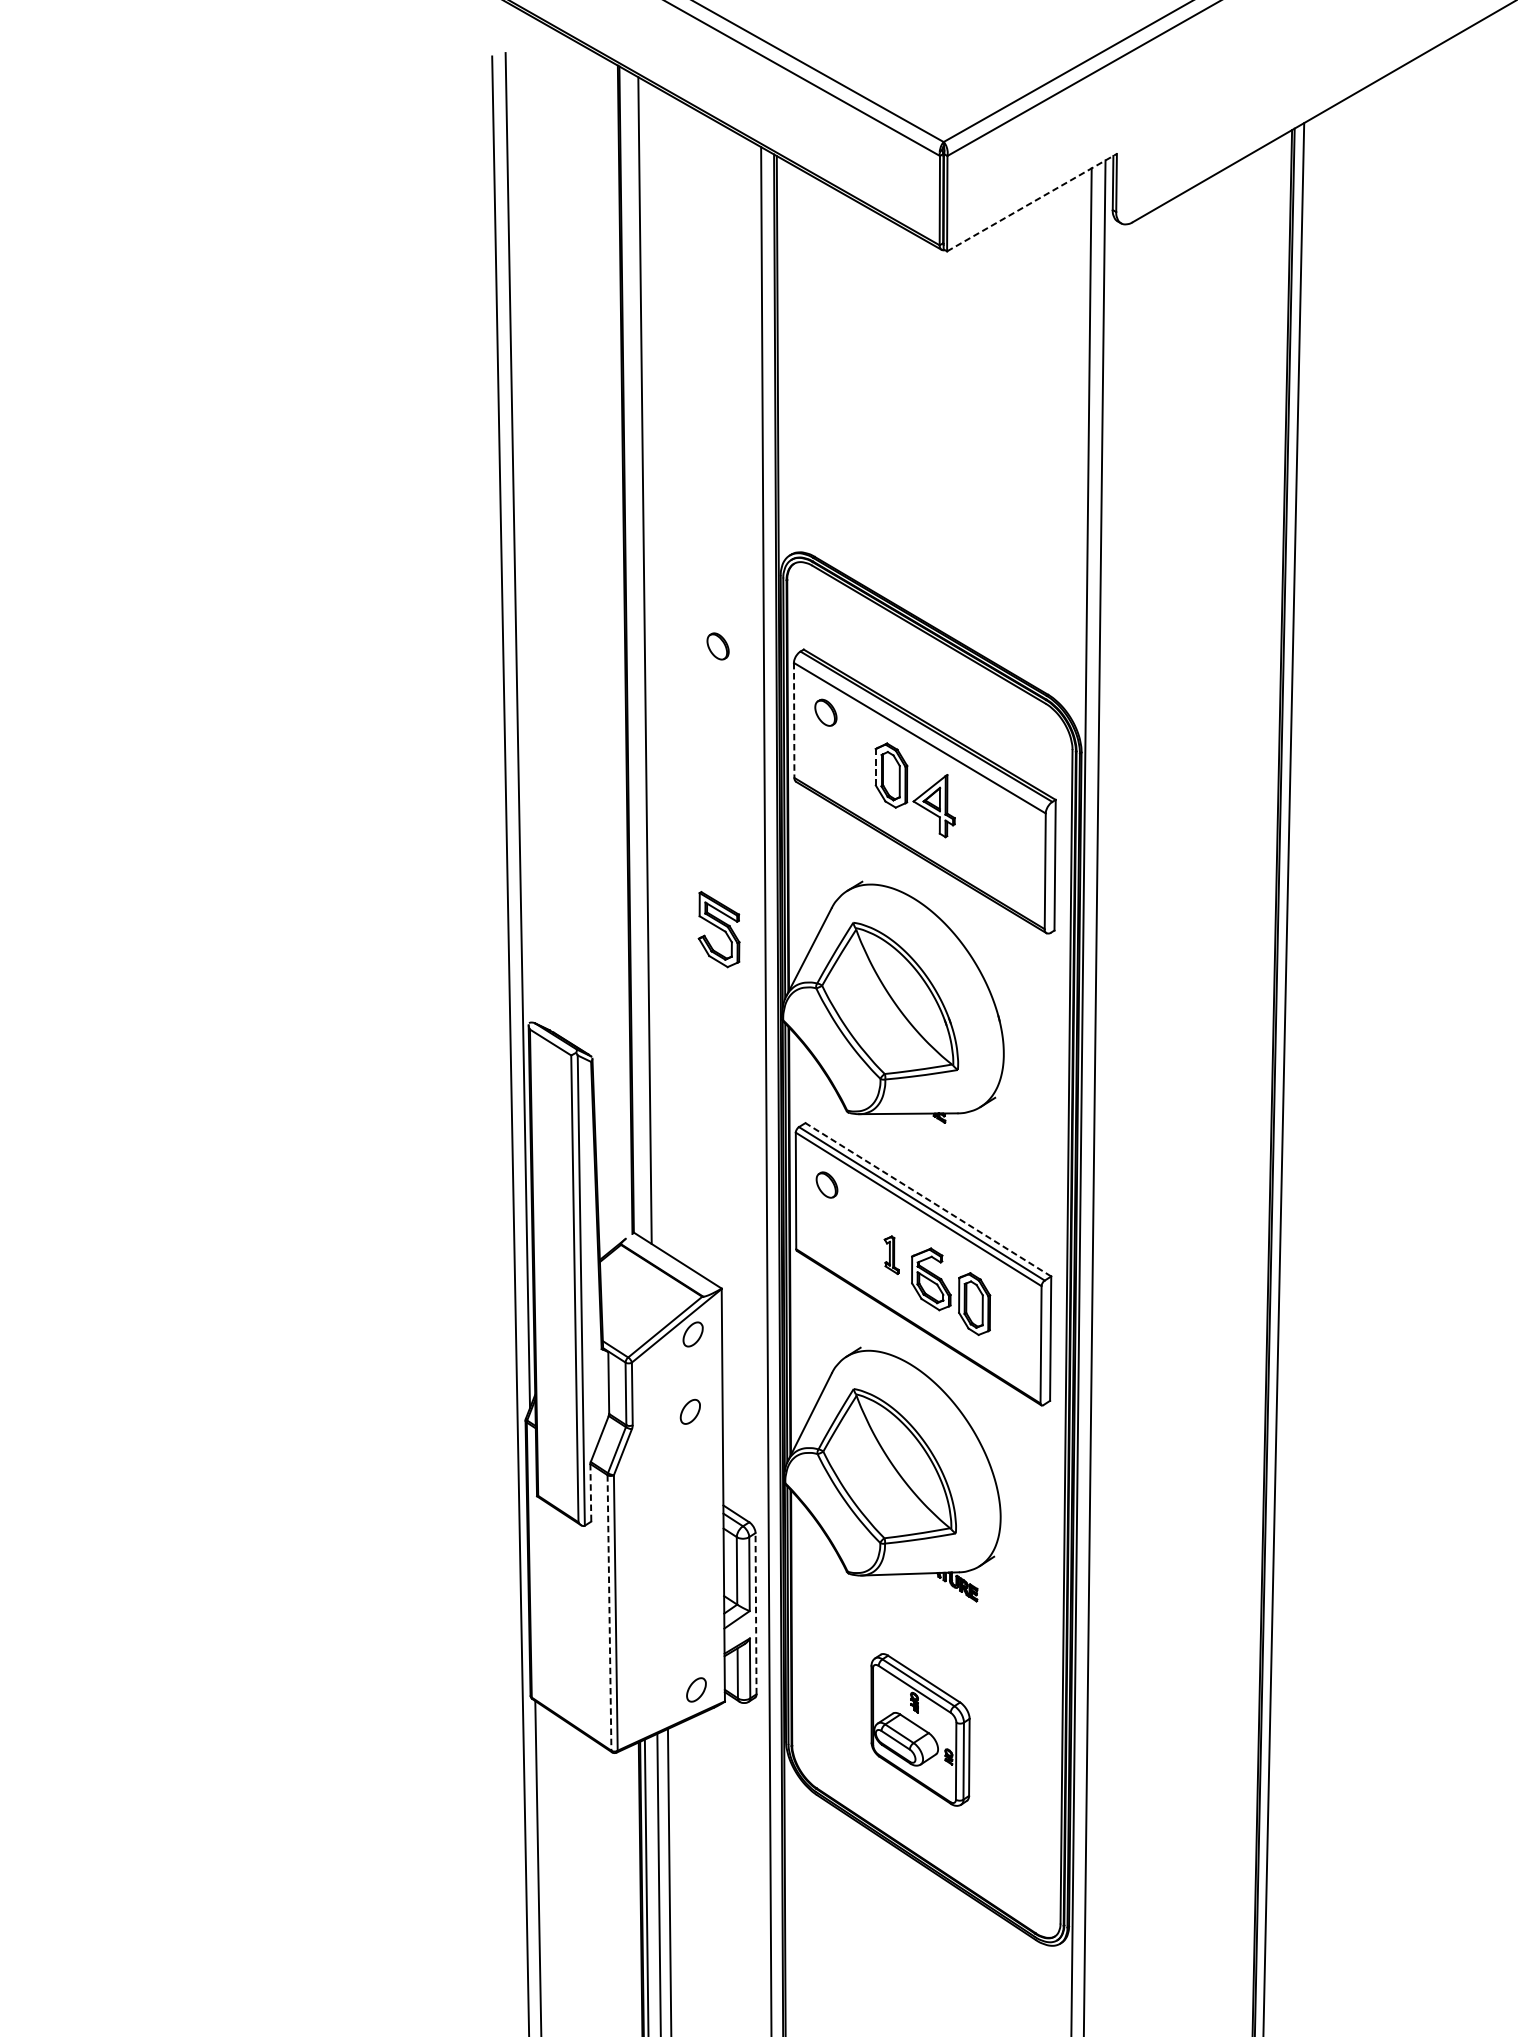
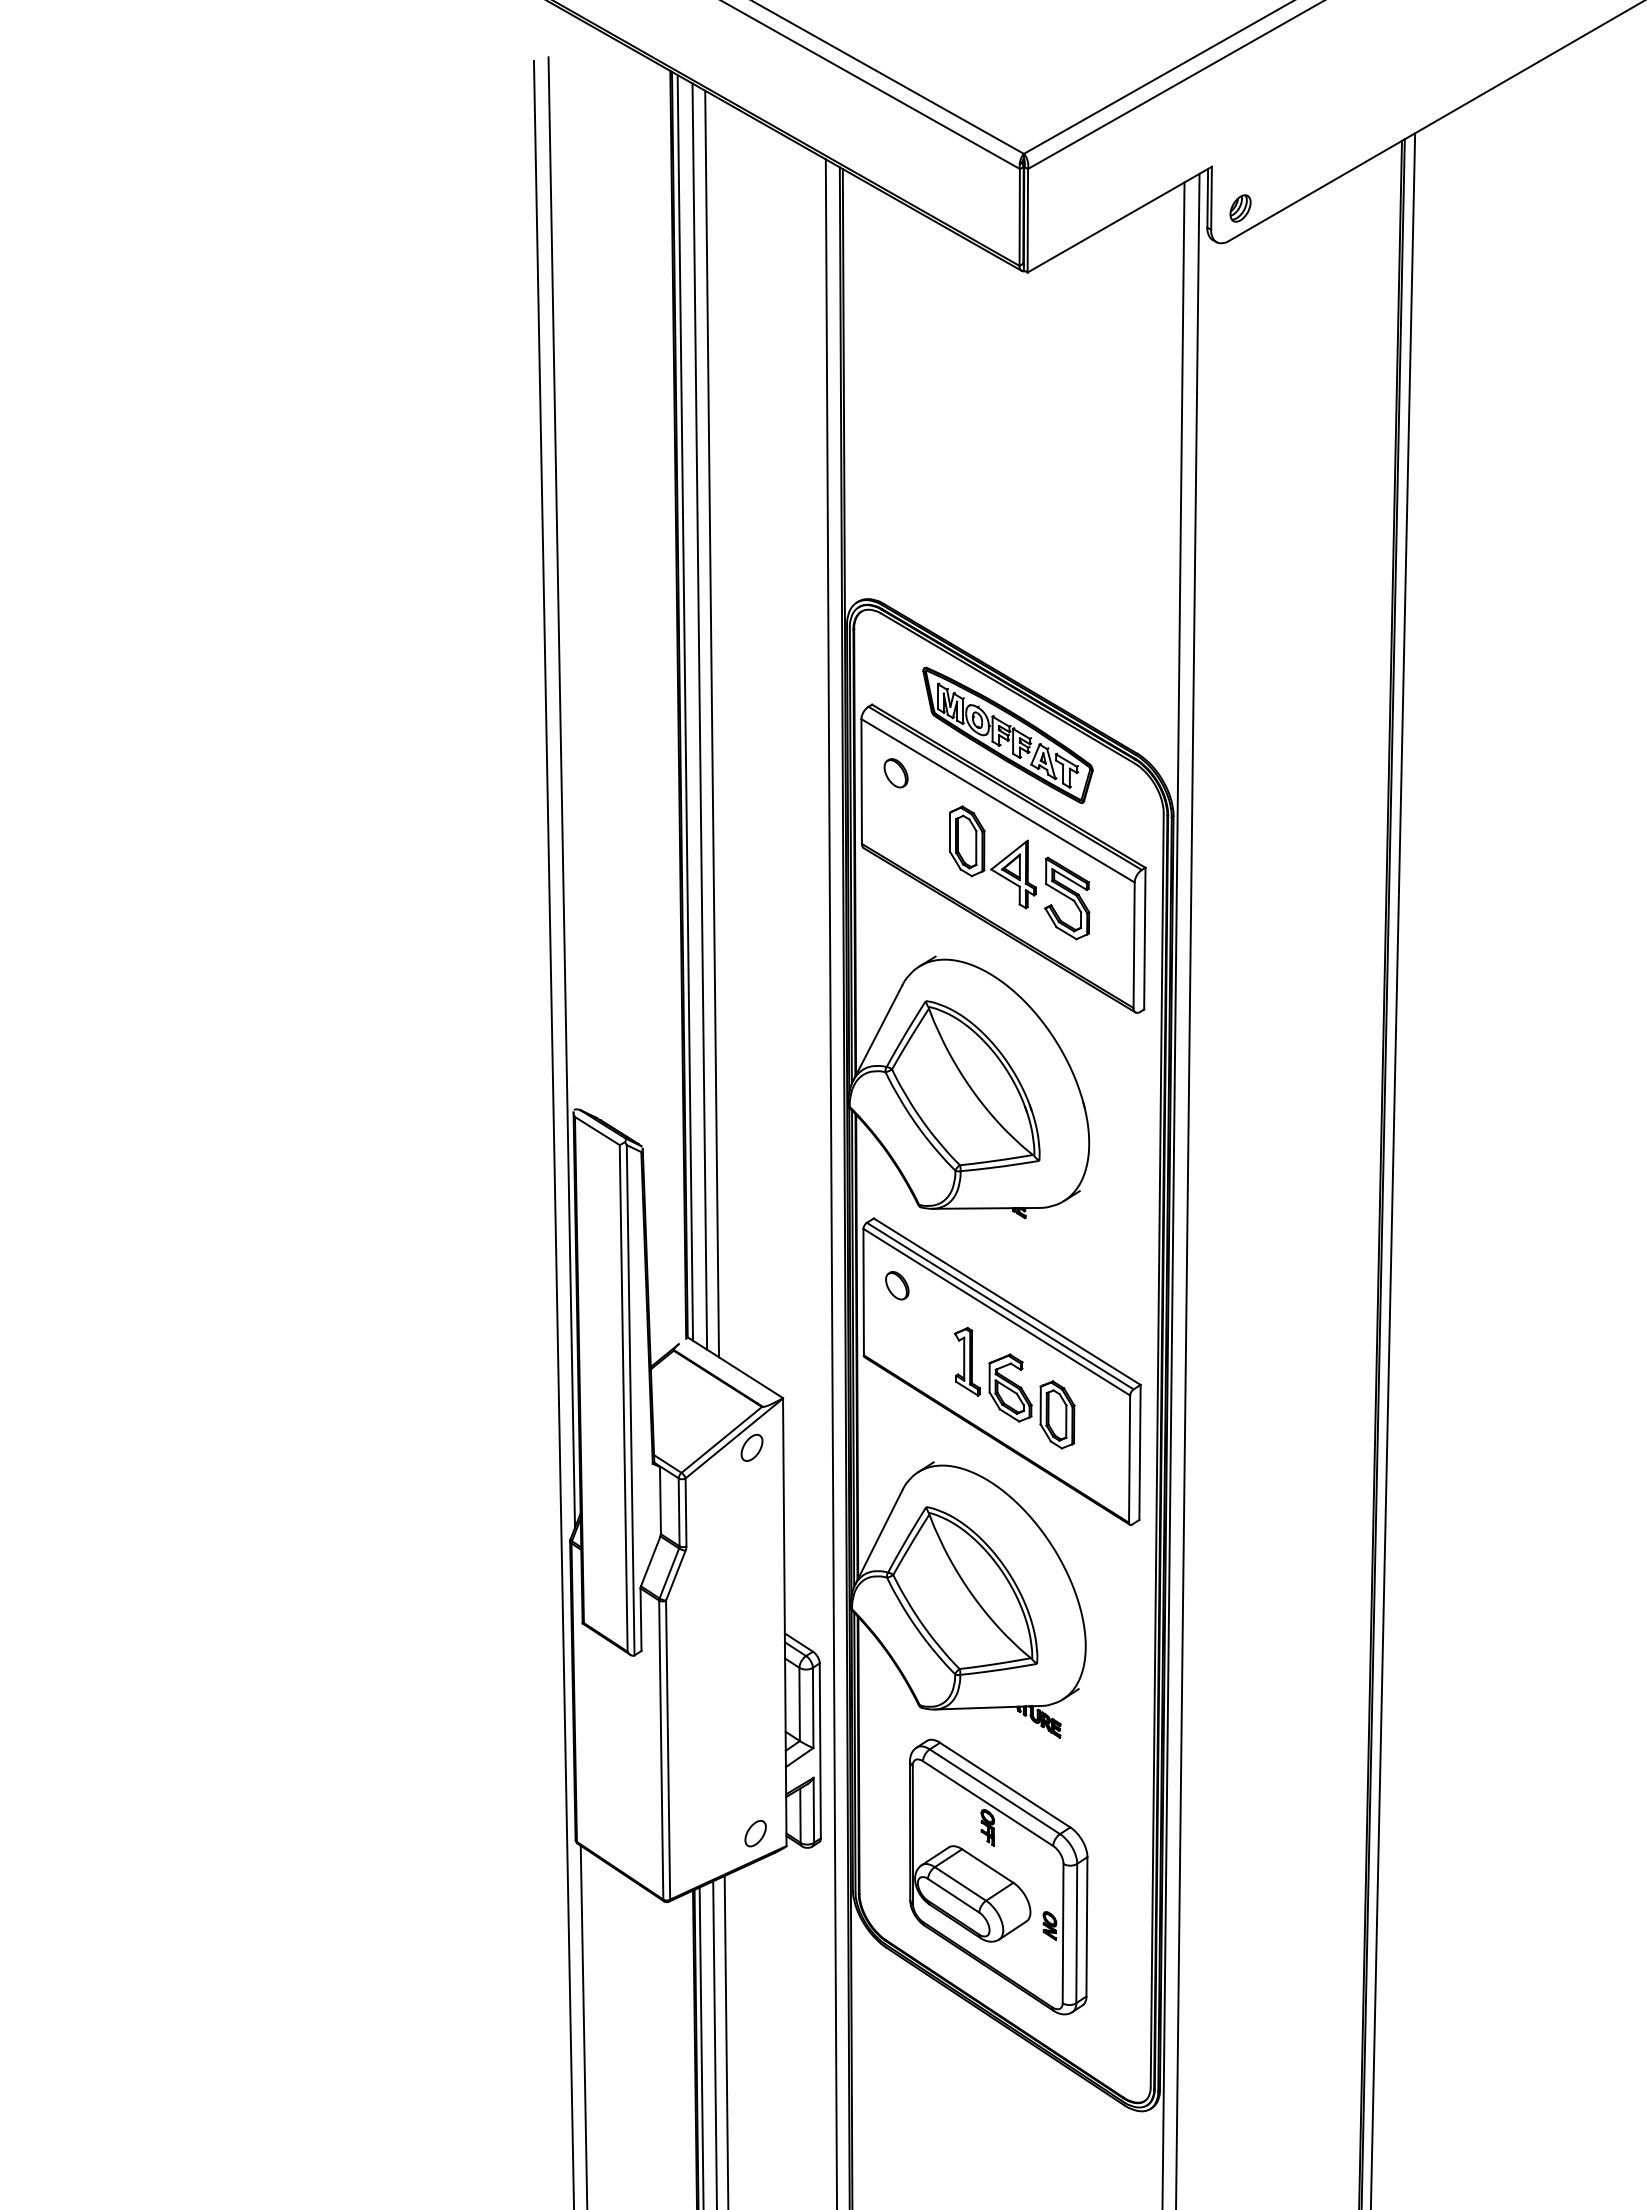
part: (1143, 192) -> (1240, 208), added
line: (1032, 202) -> (1120, 219), dashed -> solid
part: (717, 646) -> (778, 701), removed
line: (631, 652) -> (685, 707), added
line: (656, 666) -> (712, 723), added
part: (928, 677) -> (1007, 734), added
line: (794, 721) -> (861, 782), dashed -> solid
line: (876, 767) -> (950, 832), dashed -> solid
part: (719, 929) -> (1067, 898), moved
line: (927, 1199) -> (1006, 1301), dashed -> solid
part: (891, 1254) -> (967, 1361), size x1.67
part: (689, 1411) -> (748, 1531), removed
line: (591, 1493) -> (641, 1620), dashed -> solid
line: (609, 1613) -> (661, 1750), dashed -> solid
line: (756, 1613) -> (820, 1750), dashed -> solid
part: (920, 1729) -> (998, 1876), size x1.67

